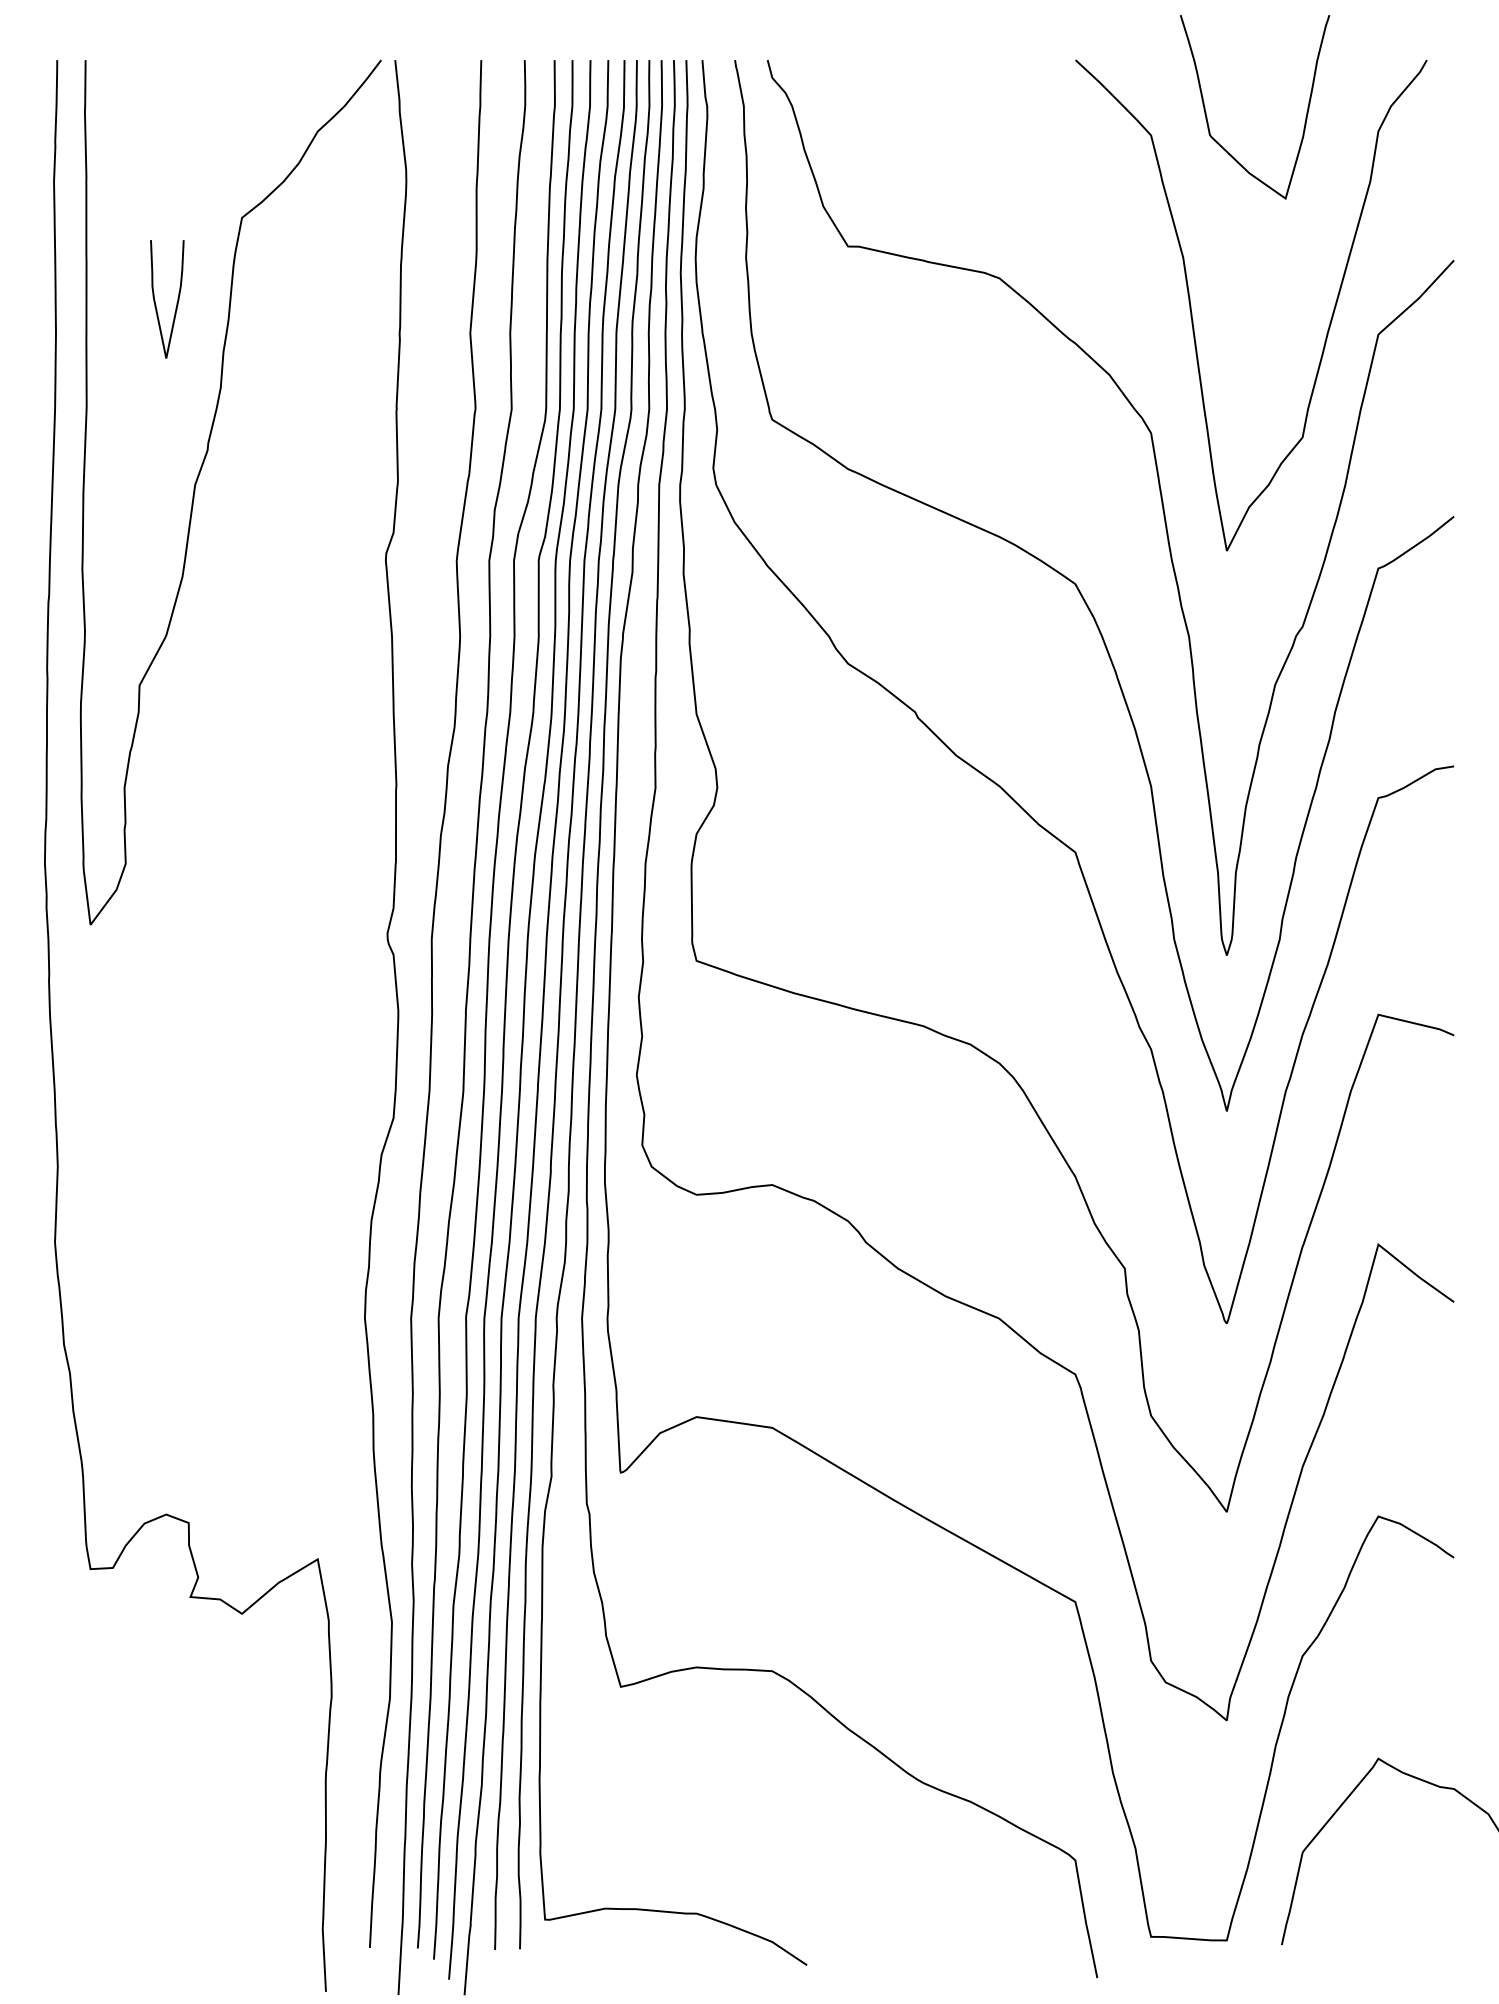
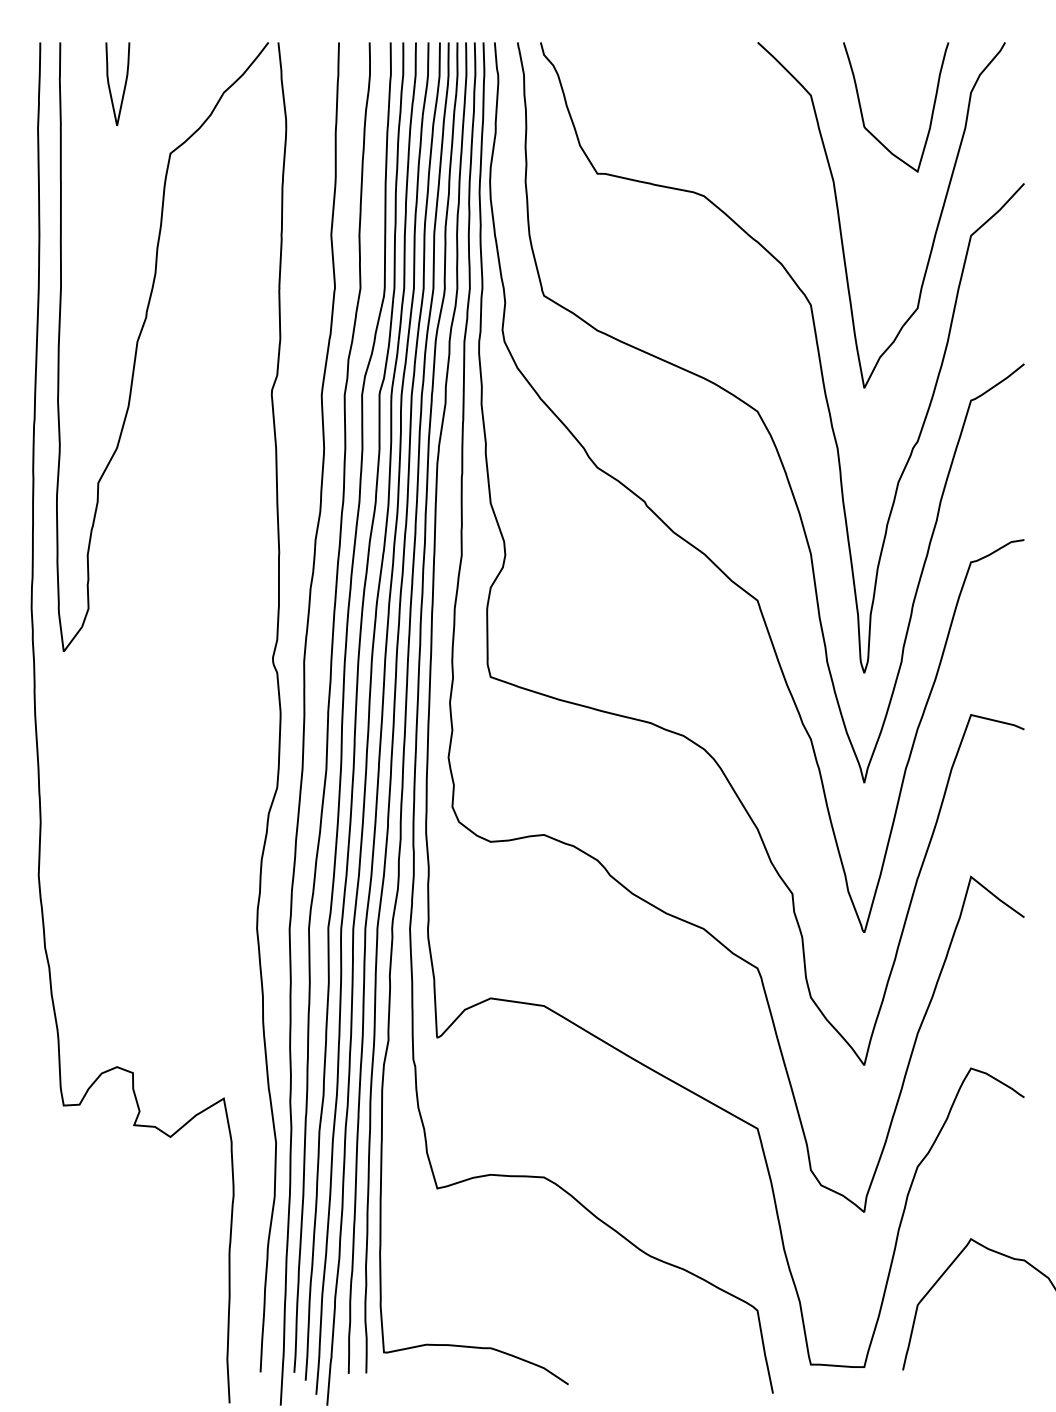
curve: (1207, 116) -> (862, 113), moved
curve: (176, 302) -> (124, 86), moved

